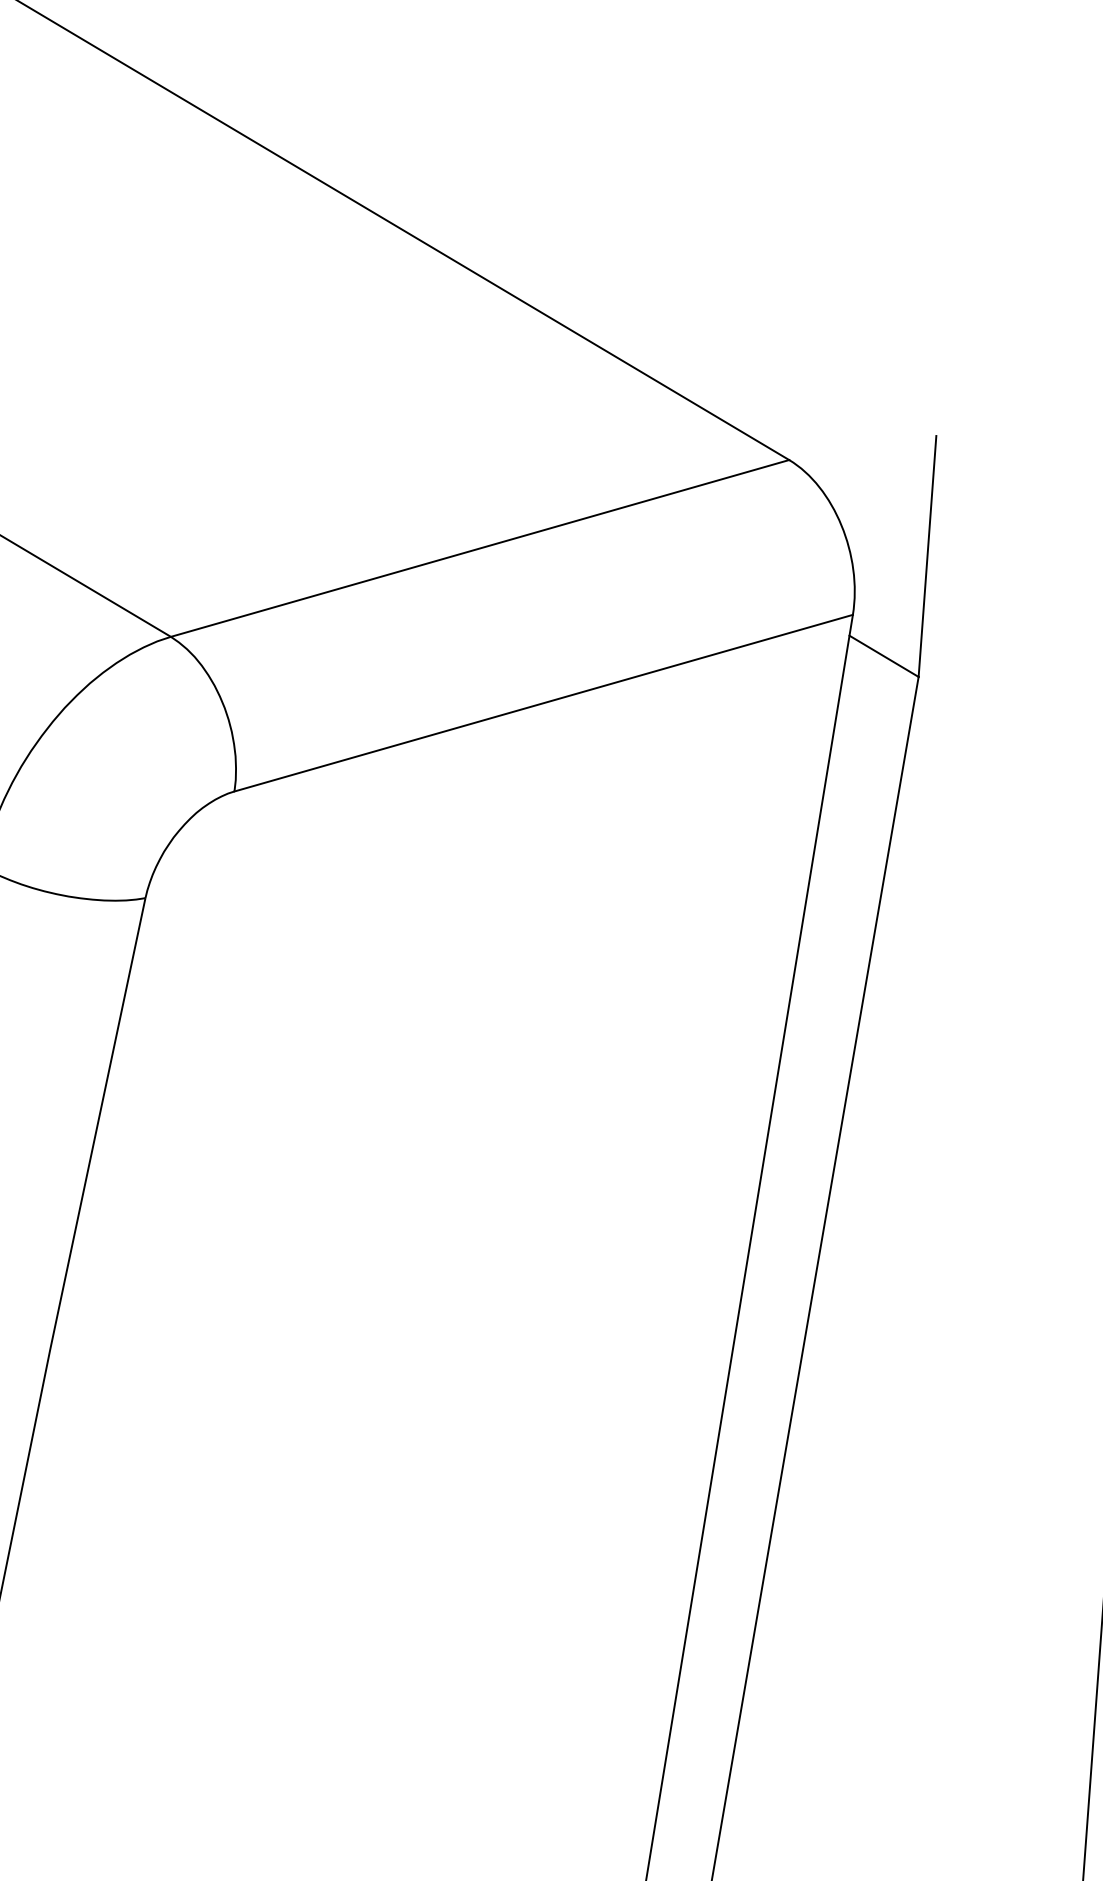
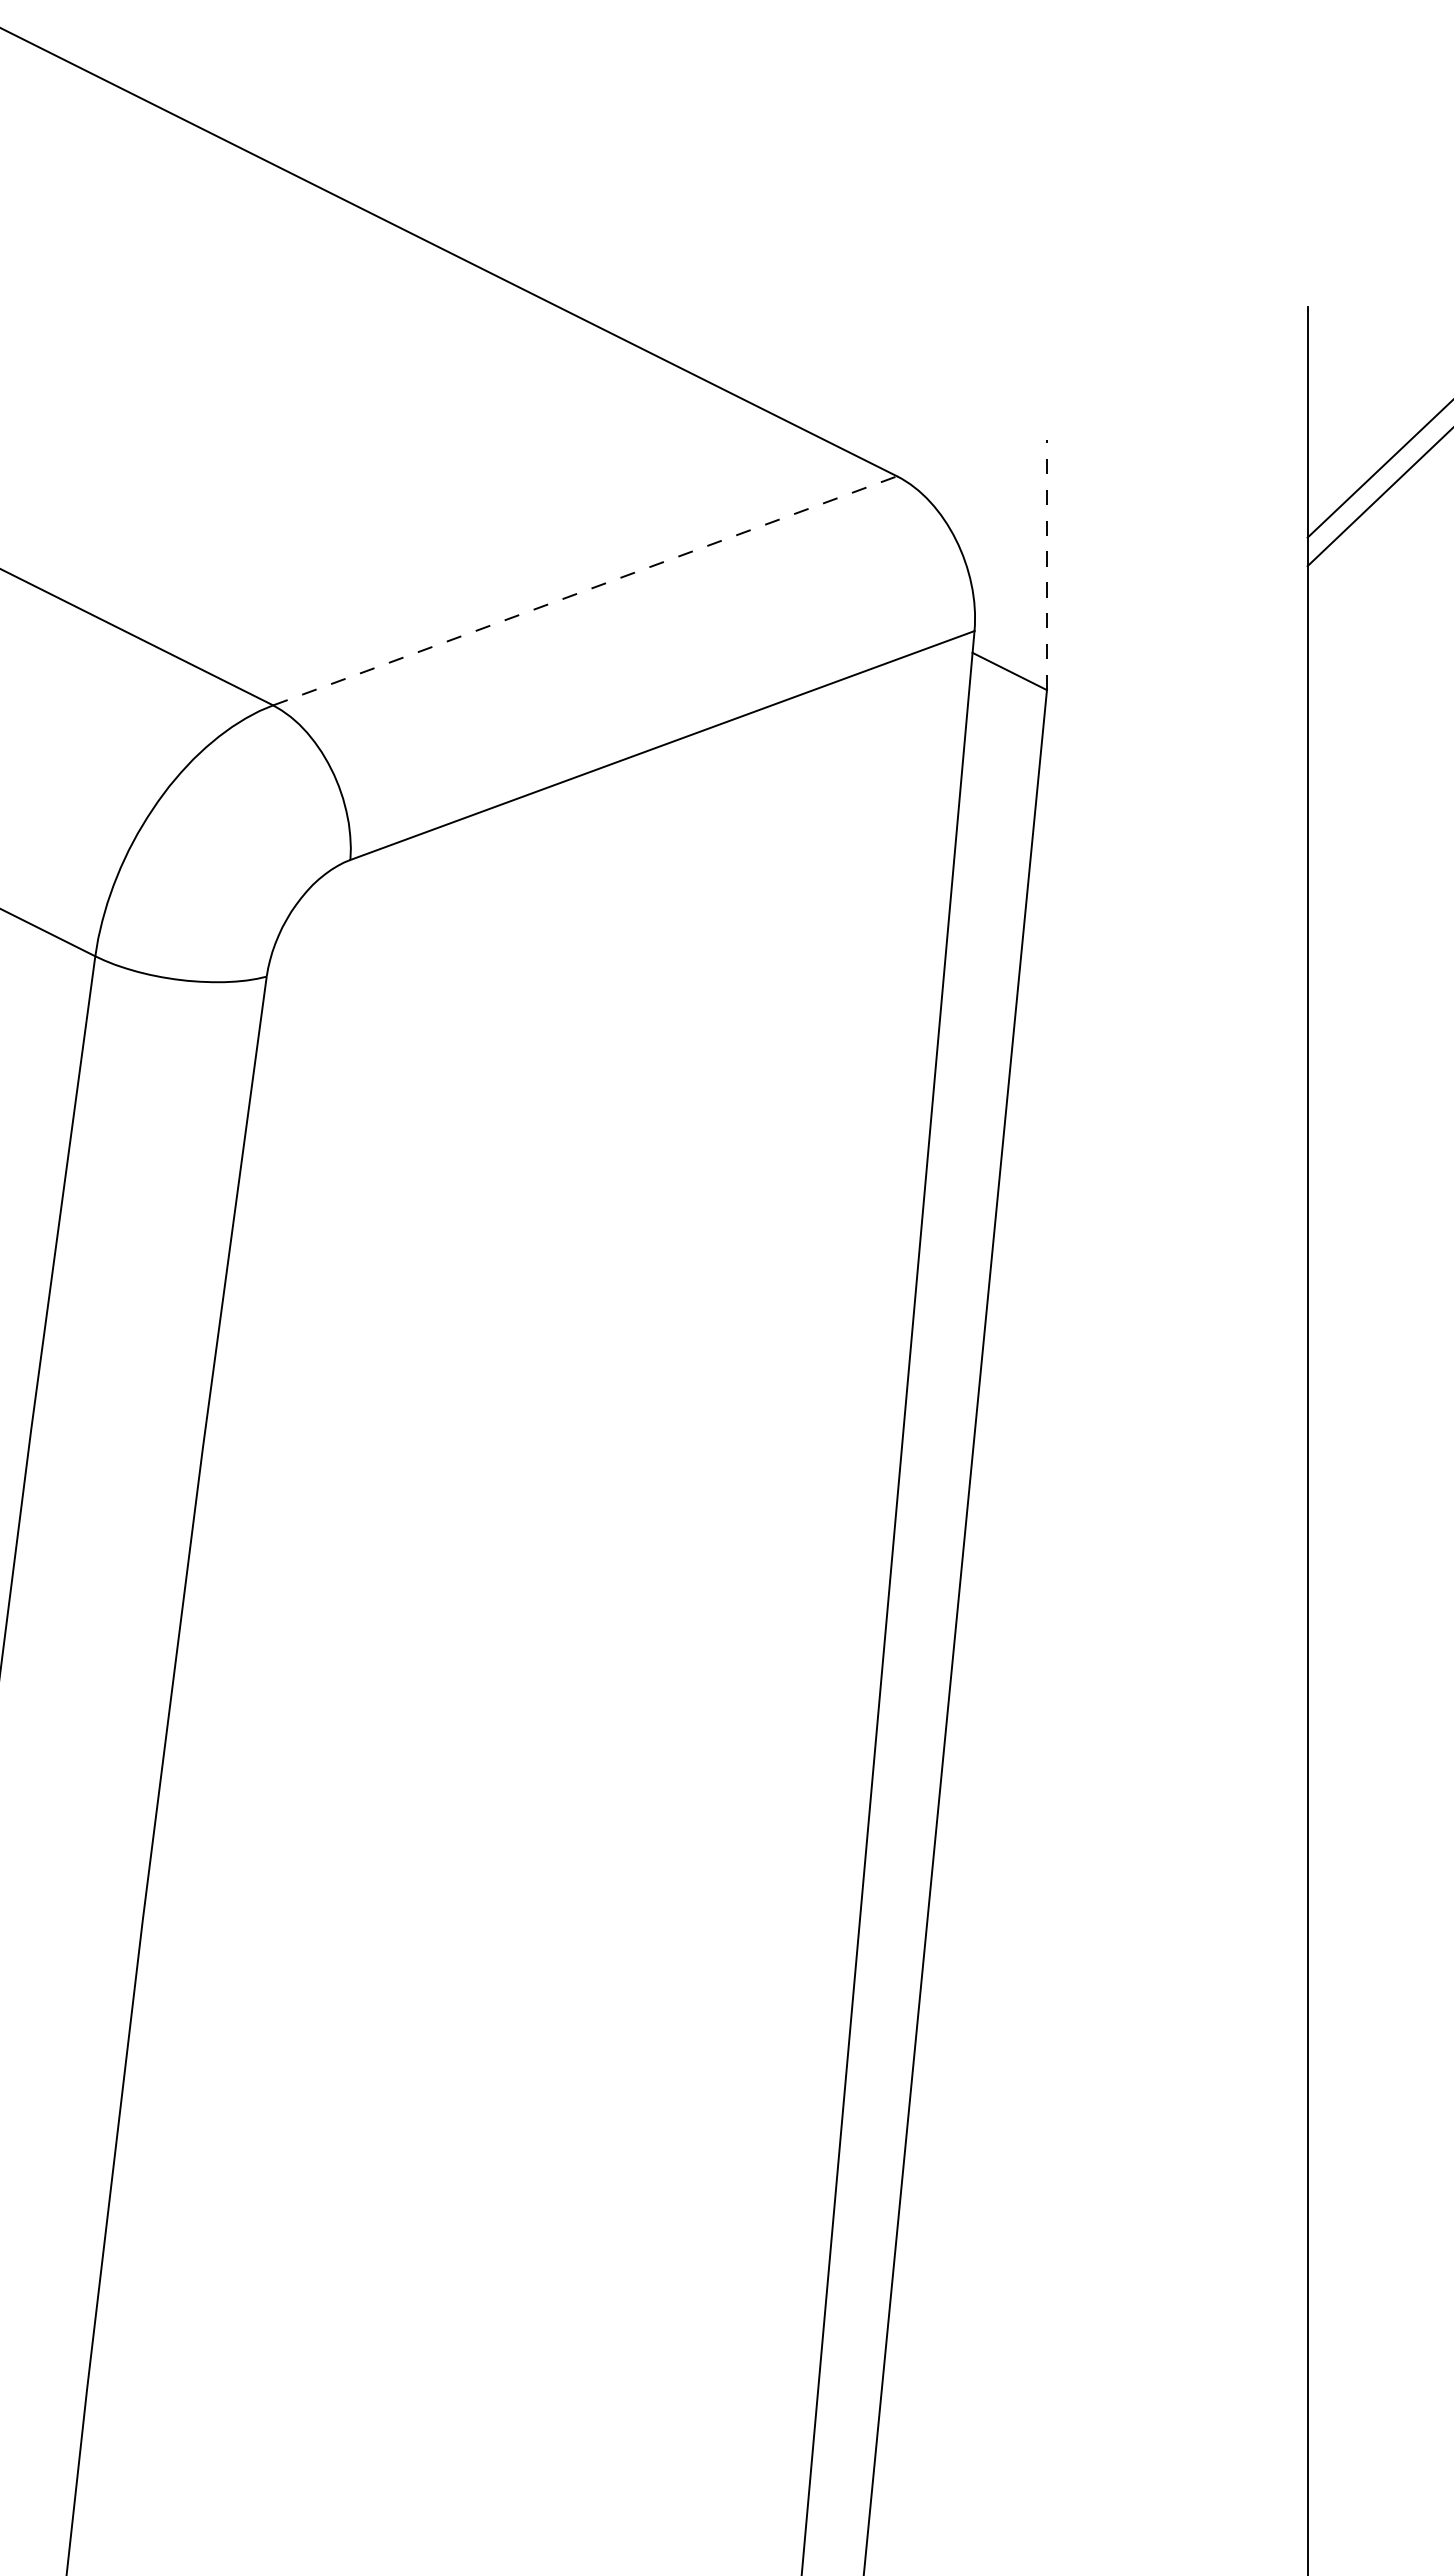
line: (480, 548) -> (585, 590), solid -> dashed
line: (927, 556) -> (1046, 565), solid -> dashed

